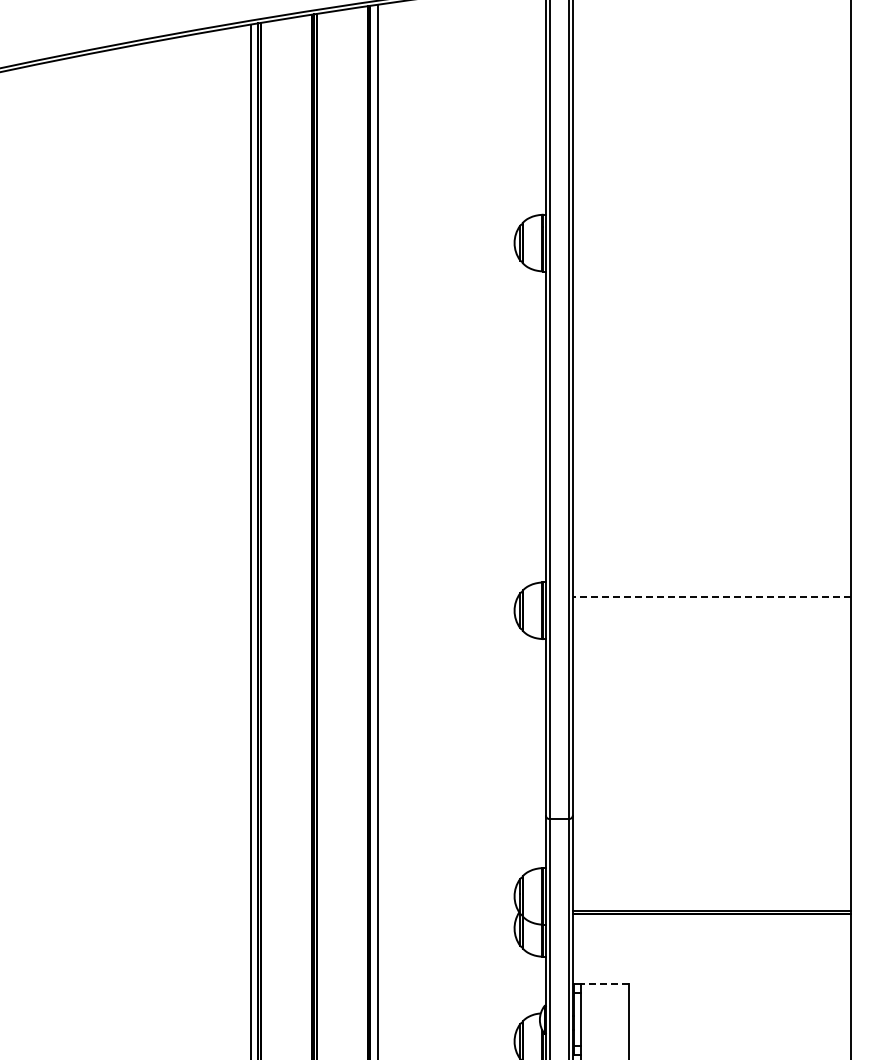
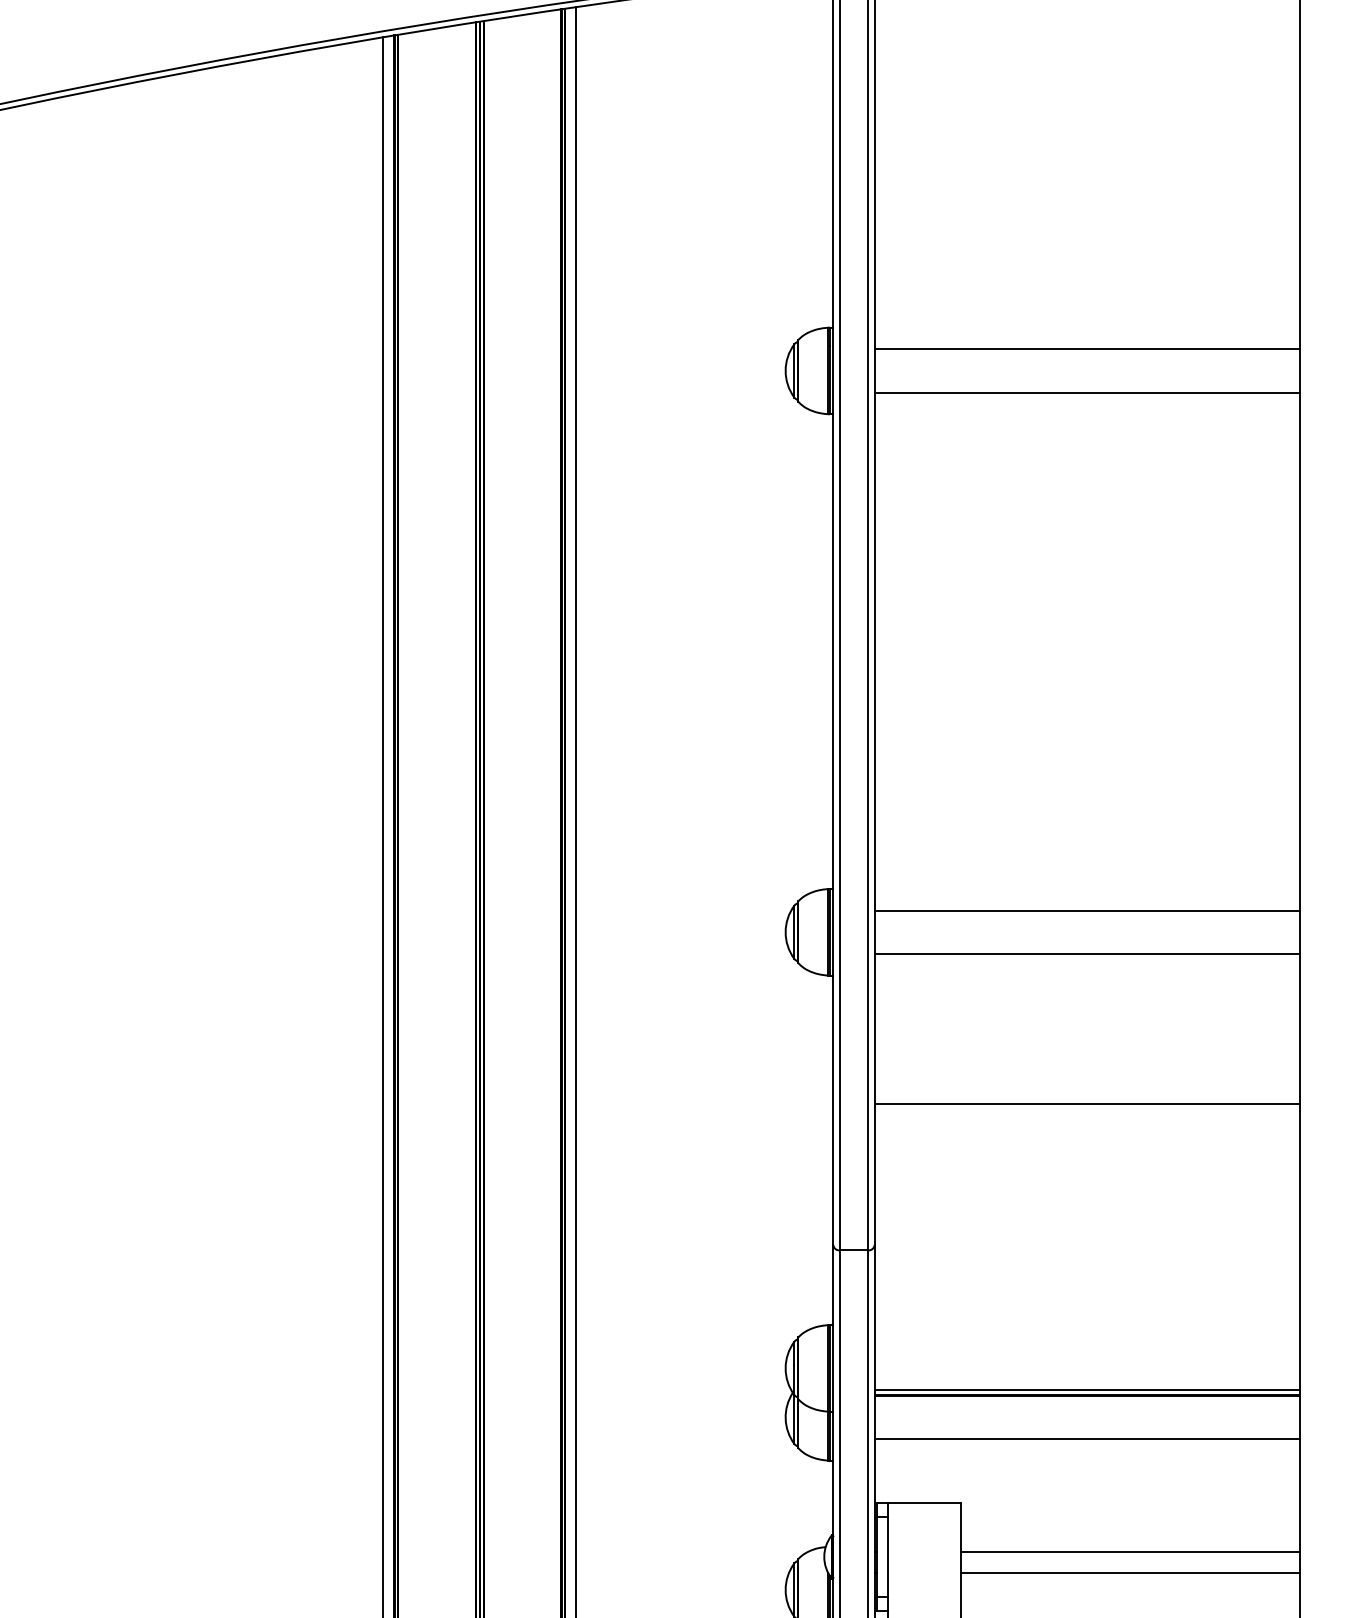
line: (711, 228) -> (1086, 348), added
line: (711, 257) -> (1086, 392), added
line: (711, 596) -> (1086, 910), dashed -> solid
line: (711, 624) -> (1086, 953), added
line: (711, 722) -> (1086, 1102), added
line: (711, 942) -> (1086, 1438), added
line: (604, 984) -> (922, 1502), dashed -> solid
line: (740, 1016) -> (1130, 1551), added
line: (740, 1030) -> (1130, 1573), added

